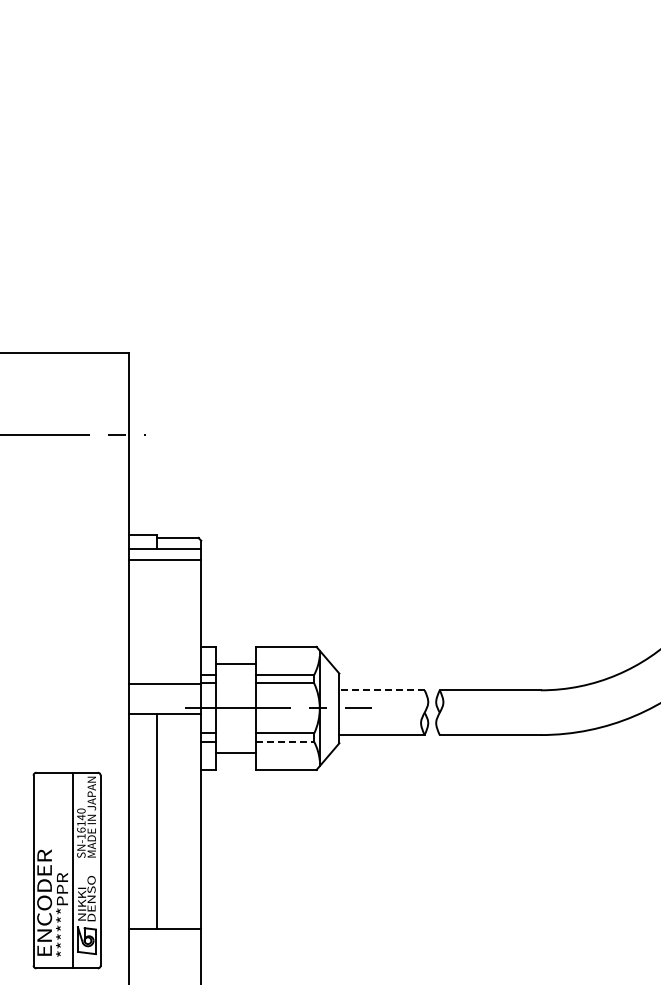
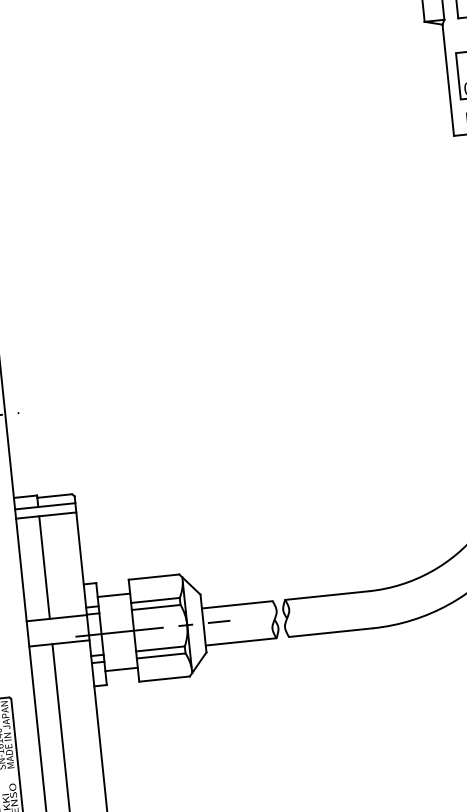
line: (156, 621) -> (44, 567), added
line: (382, 690) -> (237, 604), dashed -> solid
line: (285, 741) -> (161, 655), dashed -> solid

